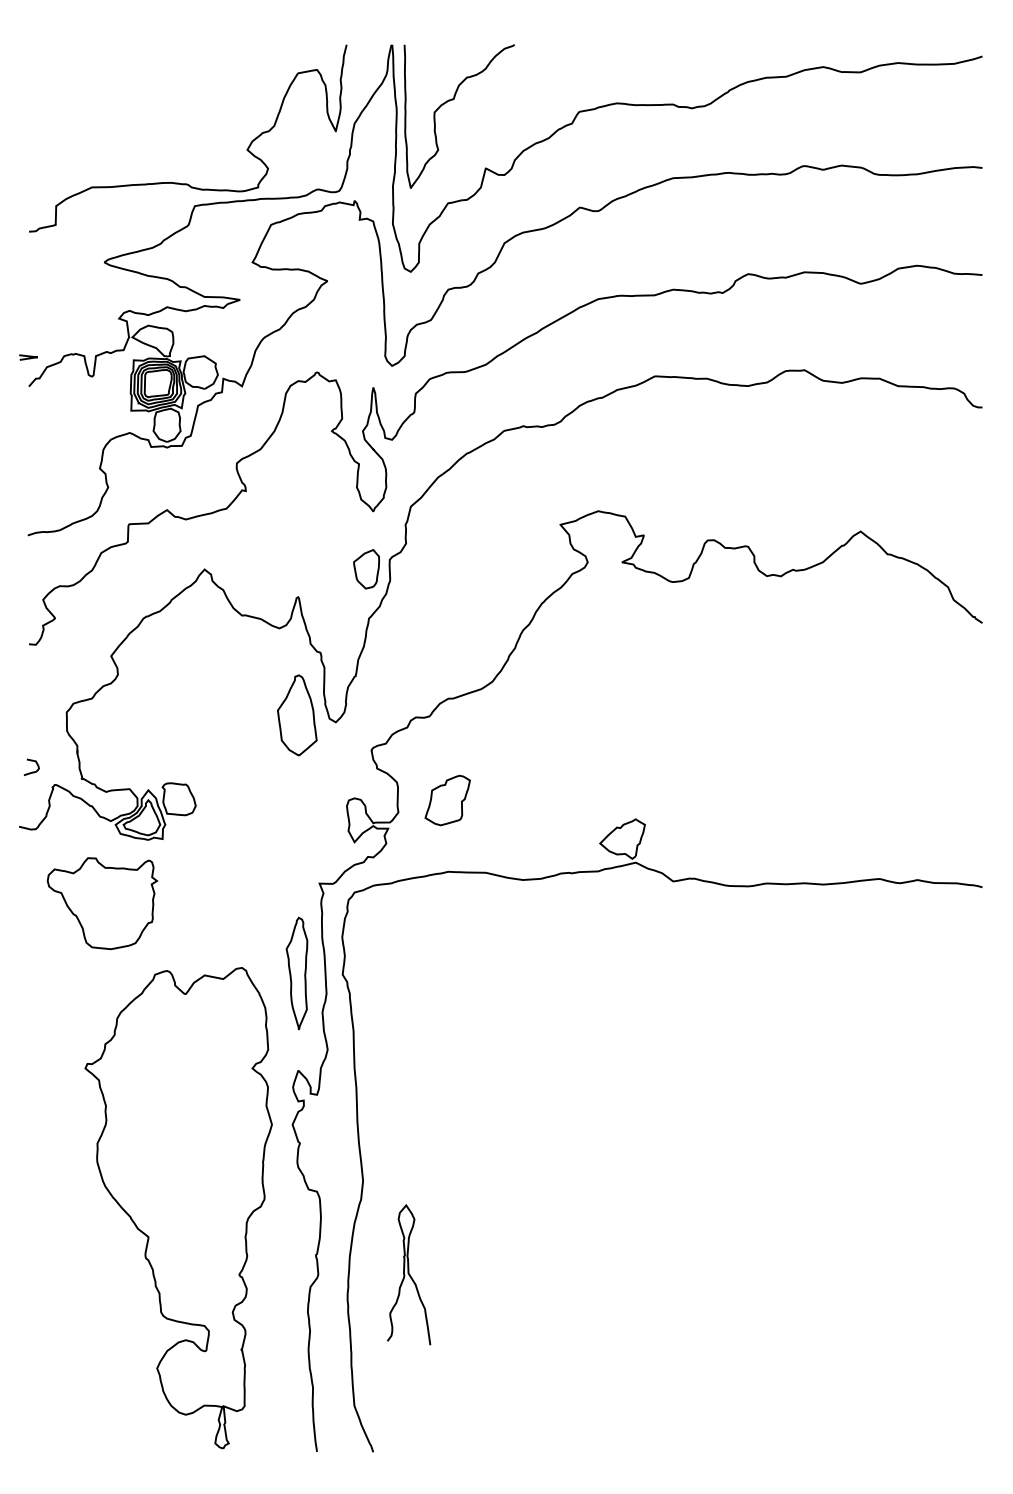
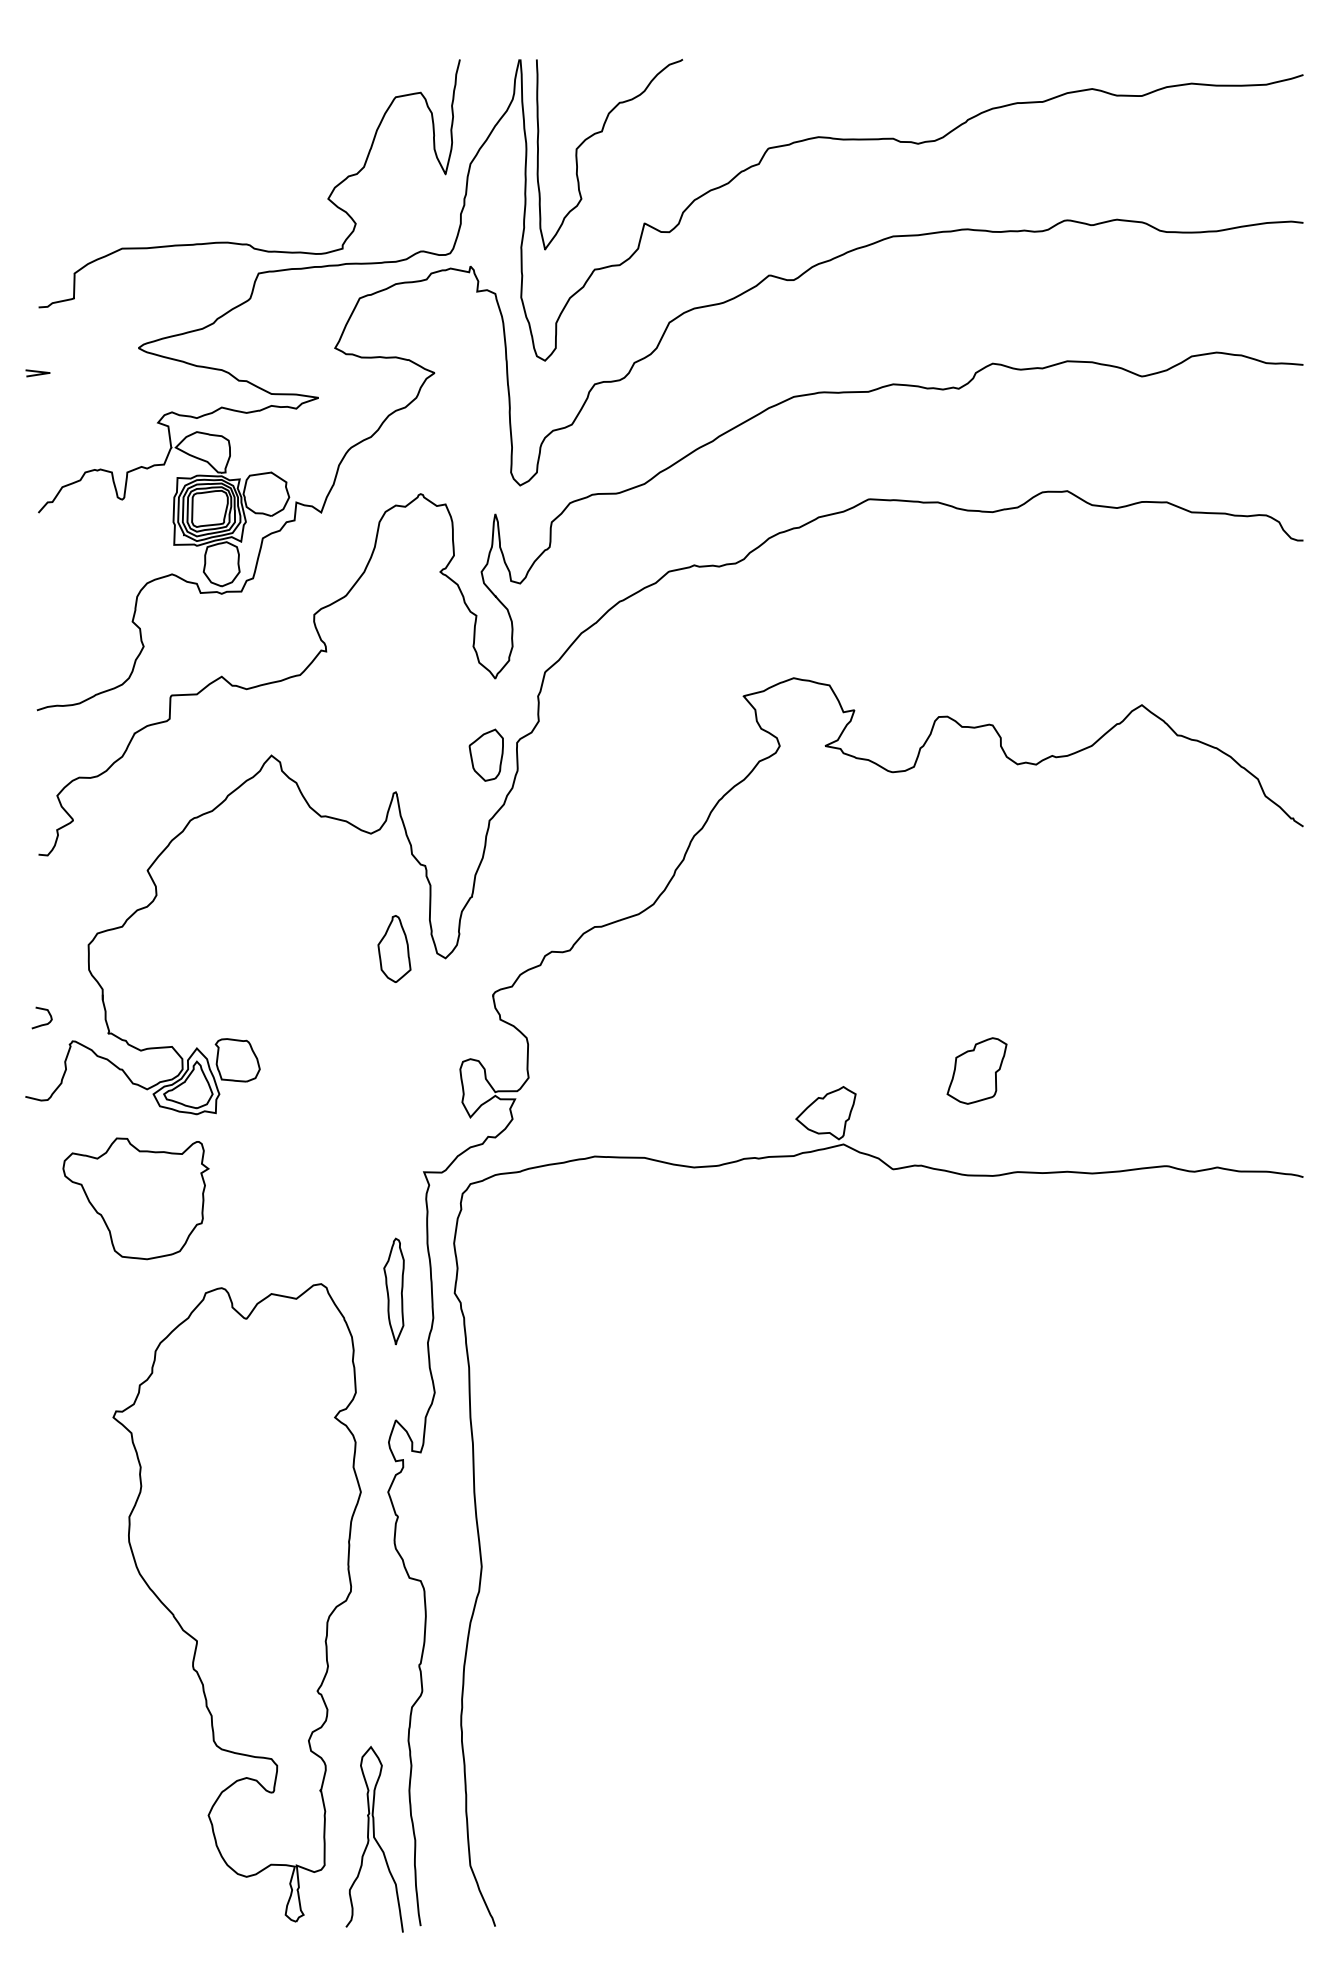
curve: (28, 357) -> (37, 373), moved
part: (297, 714) -> (394, 948), size x0.62
part: (447, 800) -> (976, 1070), moved
part: (296, 973) -> (393, 1291), size x0.71
curve: (408, 1274) -> (374, 1838), moved

